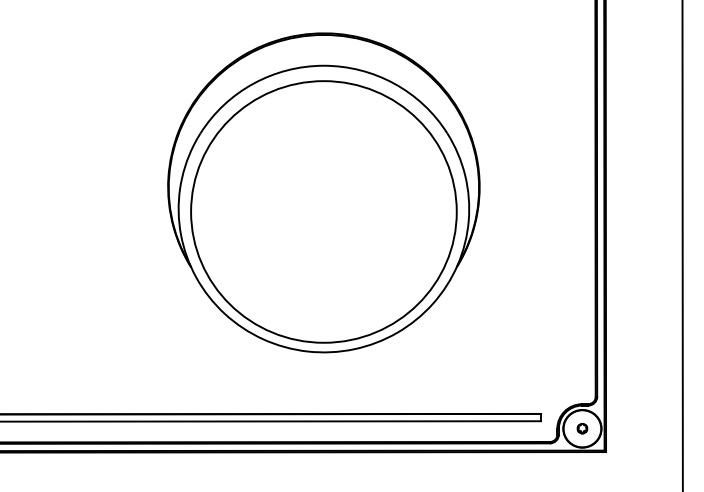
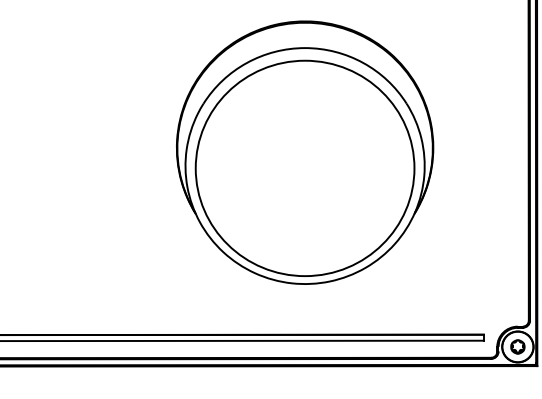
part: (582, 428) -> (517, 346), size x1.67

